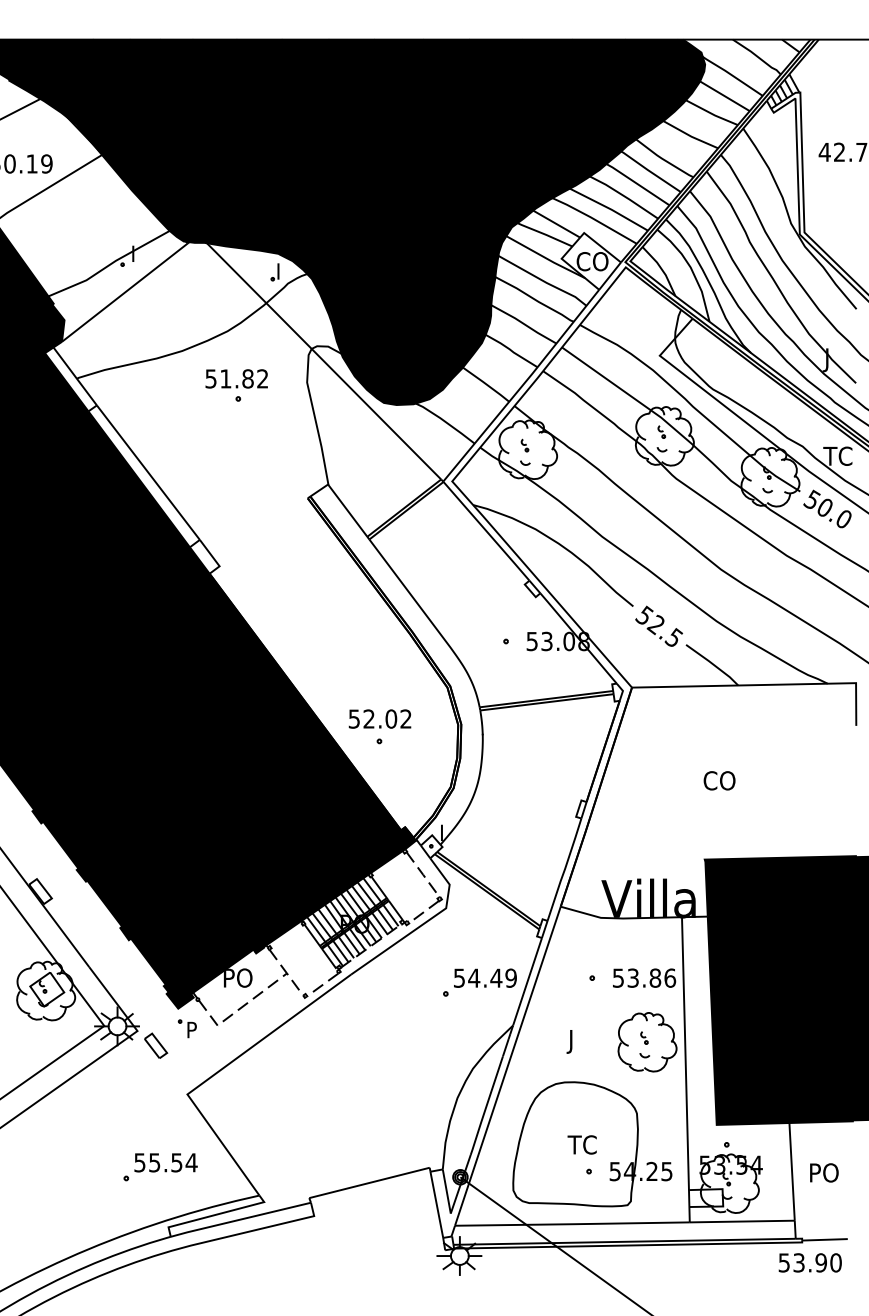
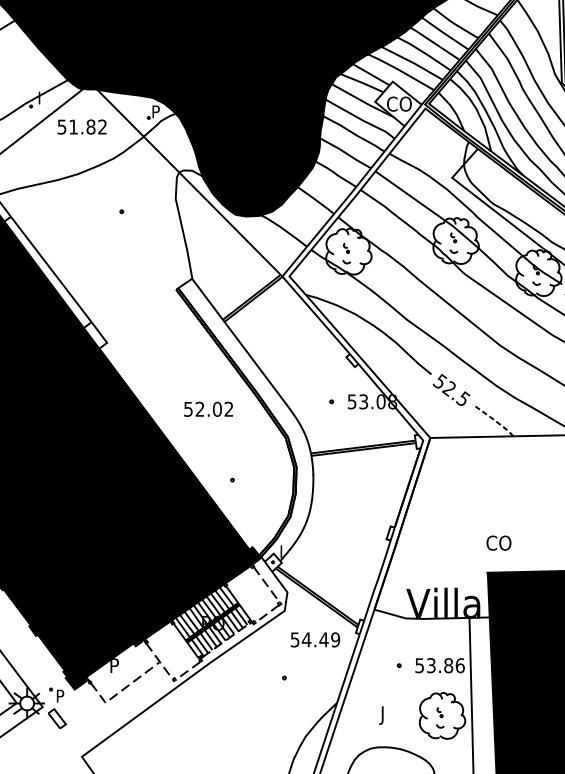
text: (282, 268) -> (156, 109), I -> P
text: (236, 378) -> (81, 126), moved
line: (712, 663) -> (493, 419), solid -> dashed
text: (379, 718) -> (208, 408), moved
text: (719, 780) -> (498, 542), moved
text: (244, 977) -> (126, 665), PO -> P
text: (485, 977) -> (315, 639), moved
part: (186, 1028) -> (56, 694), moved

